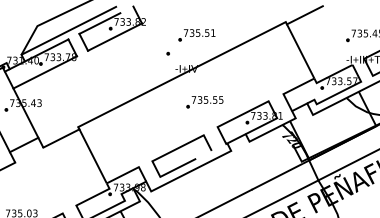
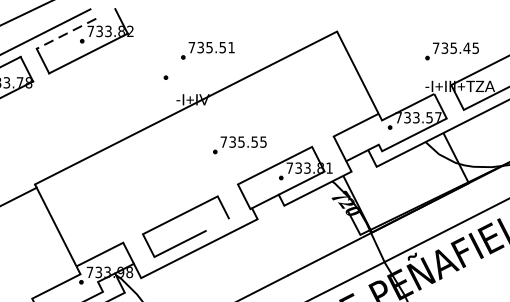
line: (304, 15) -> (364, 22), removed
line: (99, 23) -> (65, 33), solid -> dashed
part: (204, 102) -> (239, 145), moved

